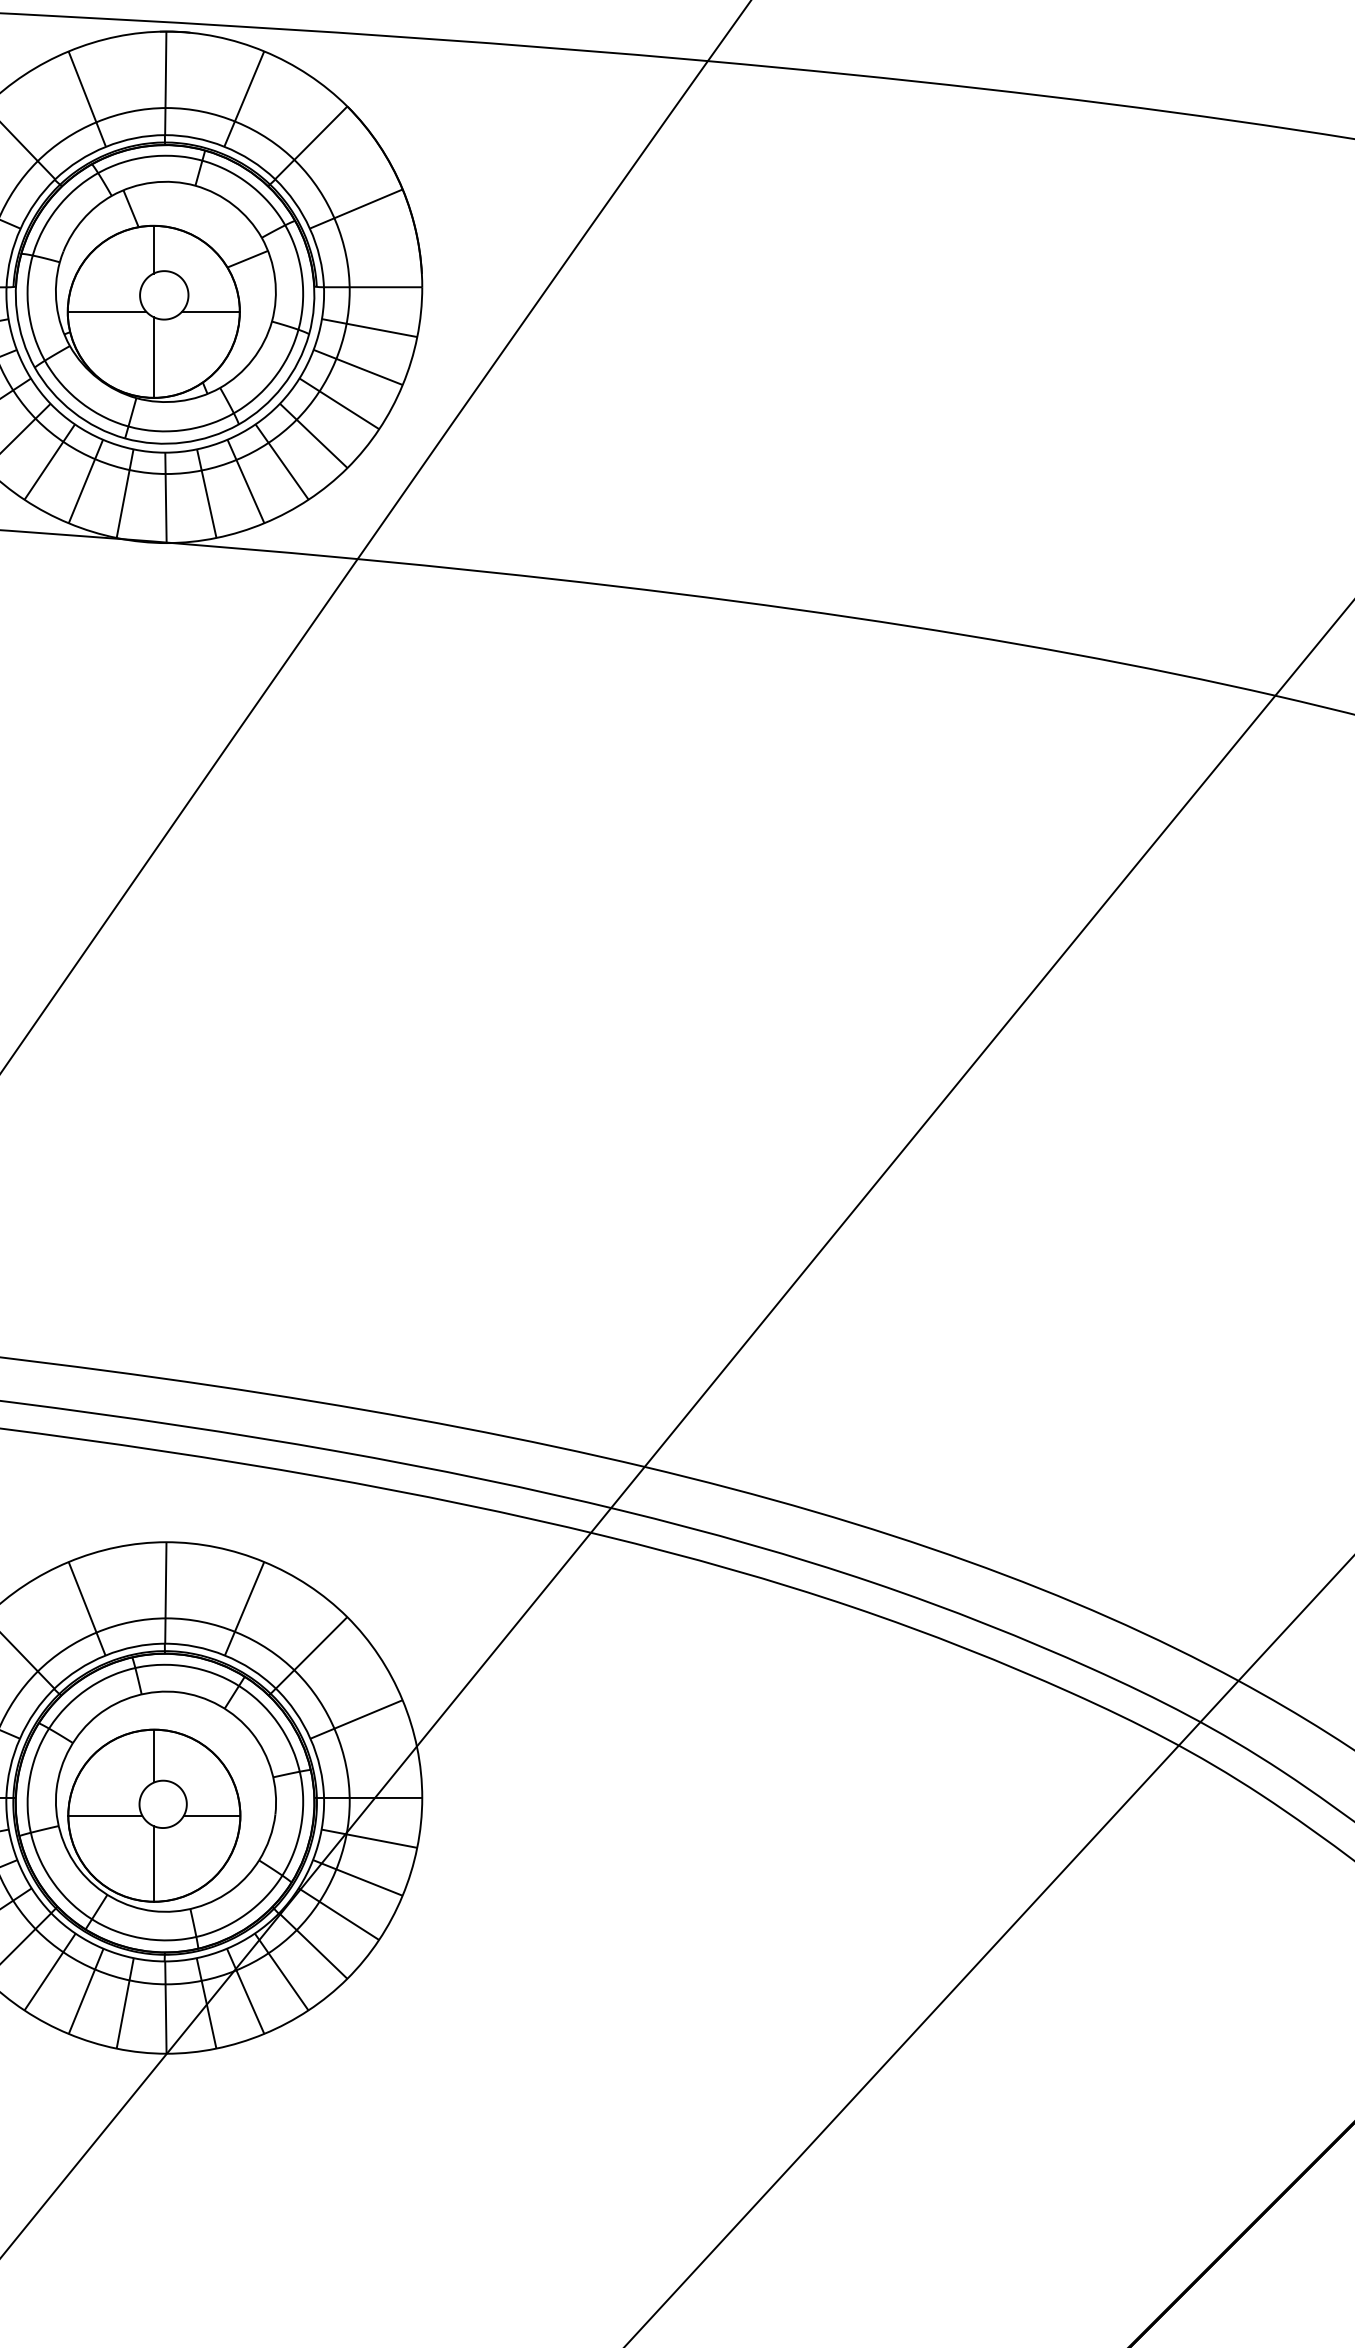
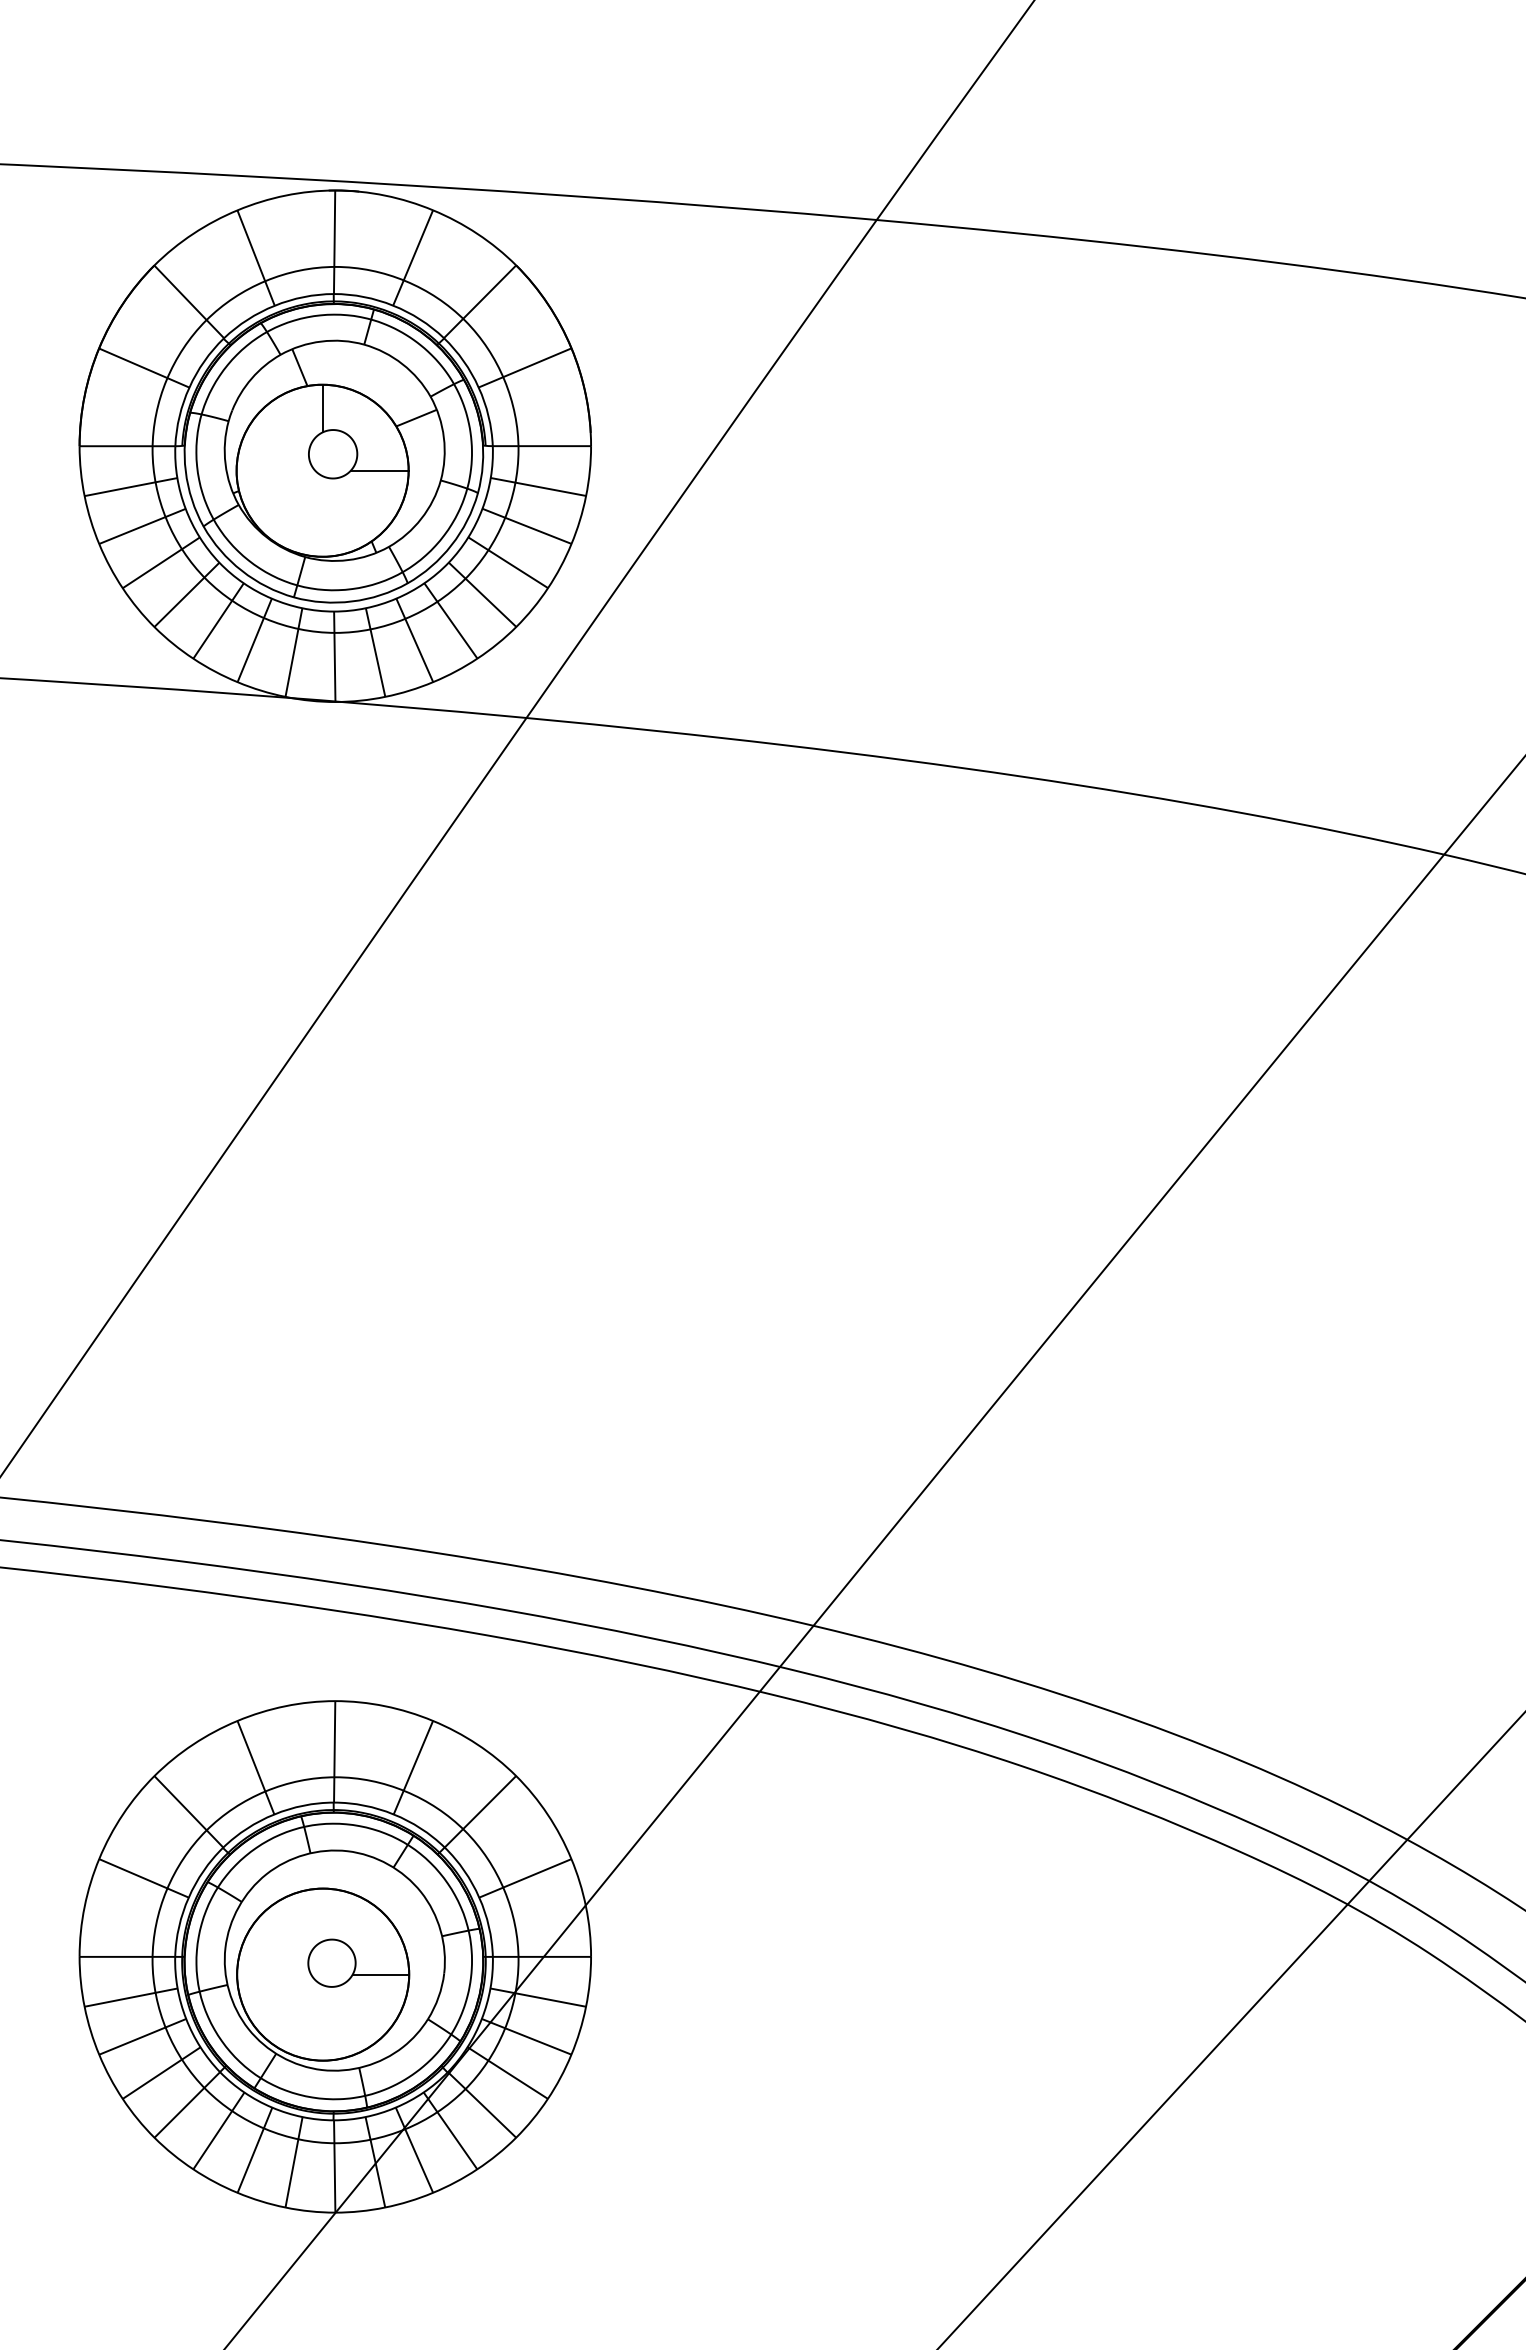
line: (106, 311) -> (275, 470), removed
line: (153, 357) -> (322, 516), removed
line: (154, 1755) -> (323, 1914), removed
line: (105, 1815) -> (274, 1974), removed
line: (154, 1863) -> (323, 2022), removed

